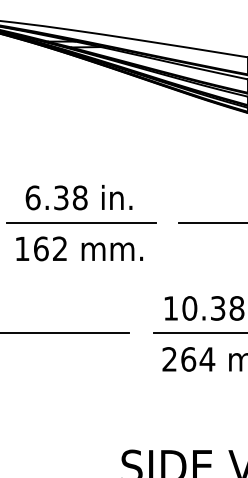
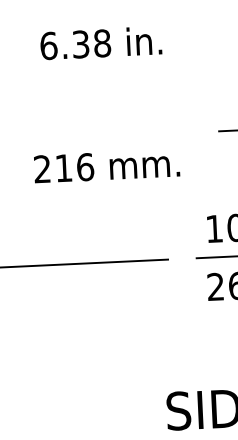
text: (78, 197) -> (100, 43), moved
line: (81, 222) -> (108, 136), removed
text: (41, 248) -> (64, 167), 162 -> 216

